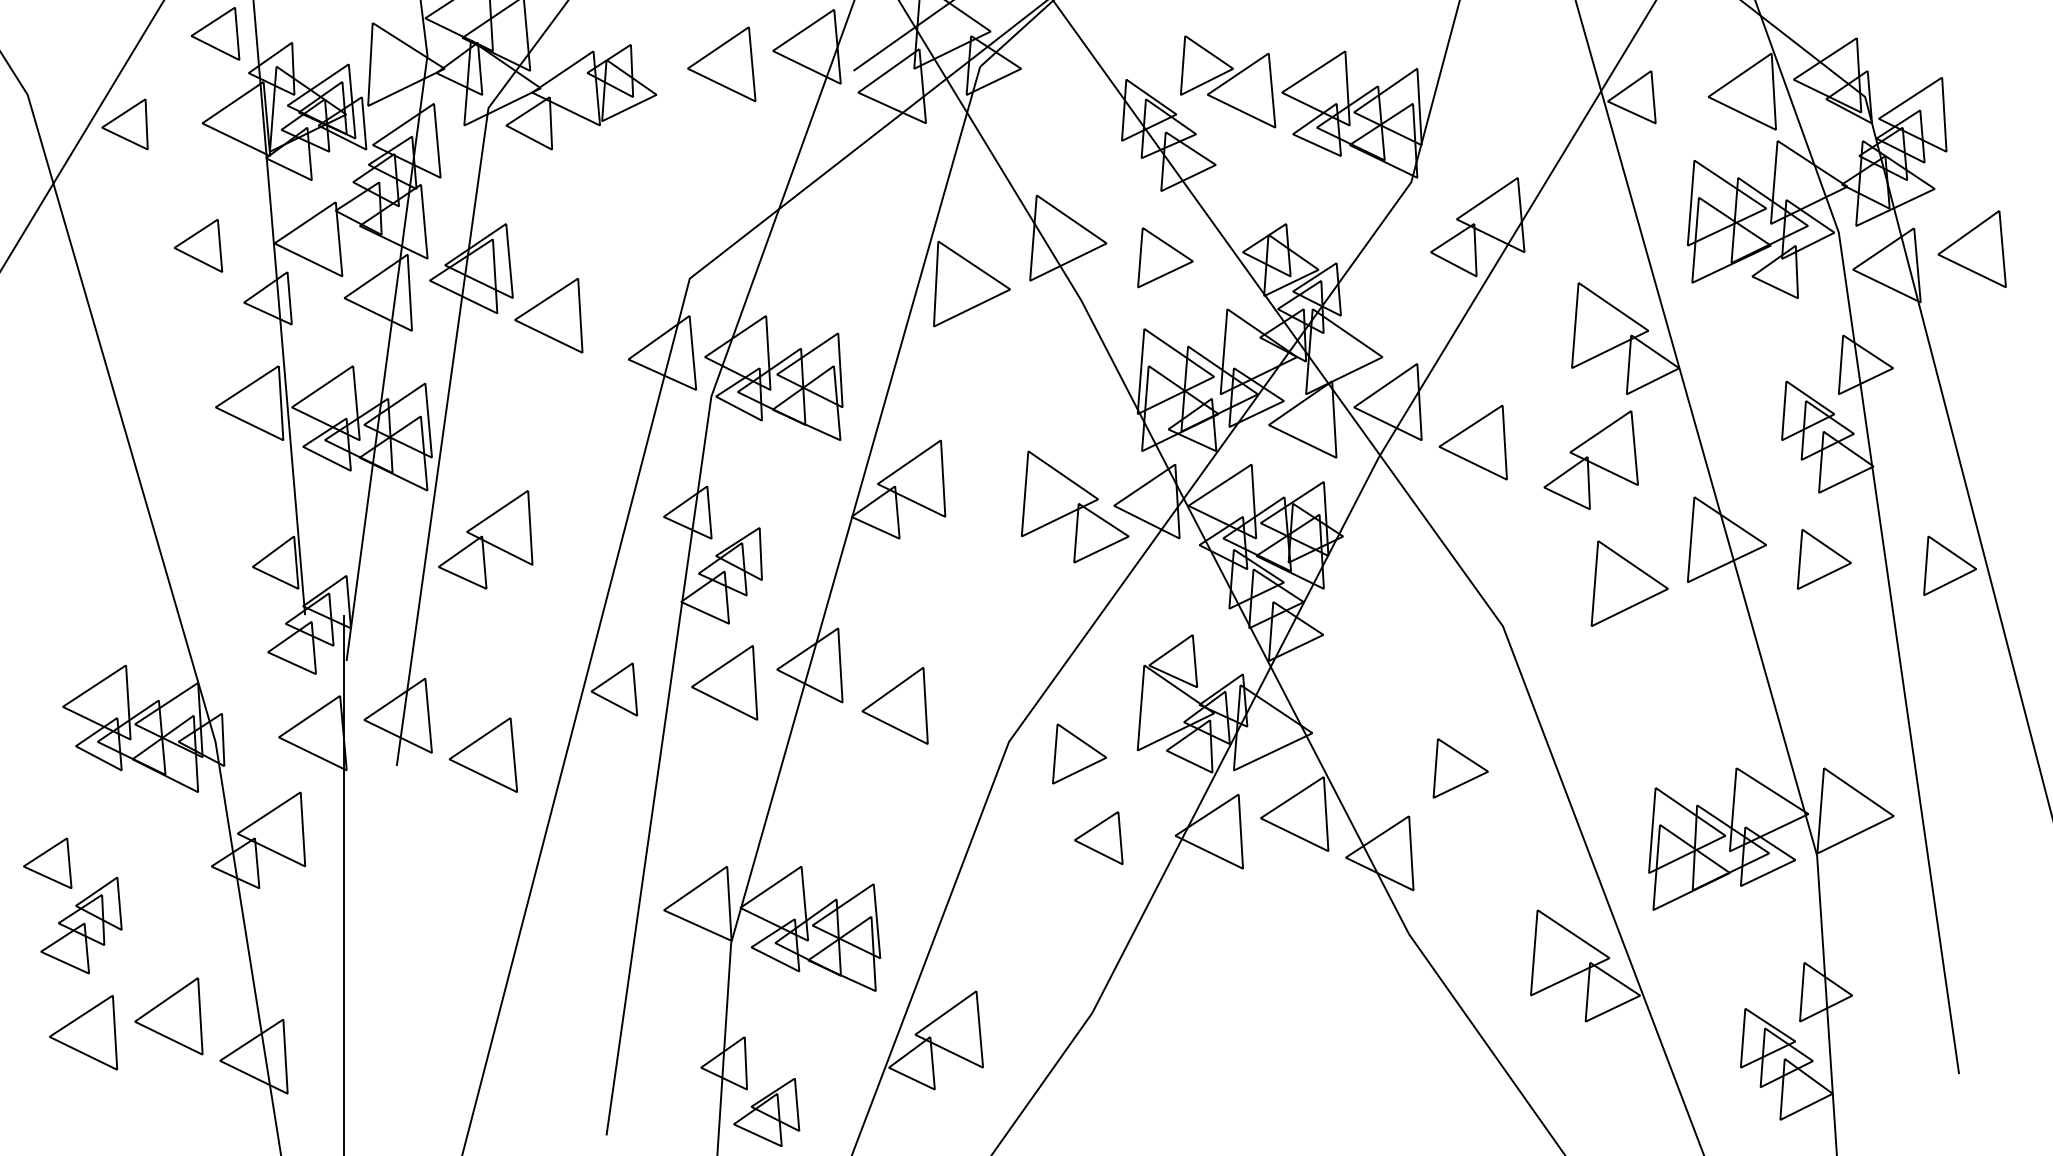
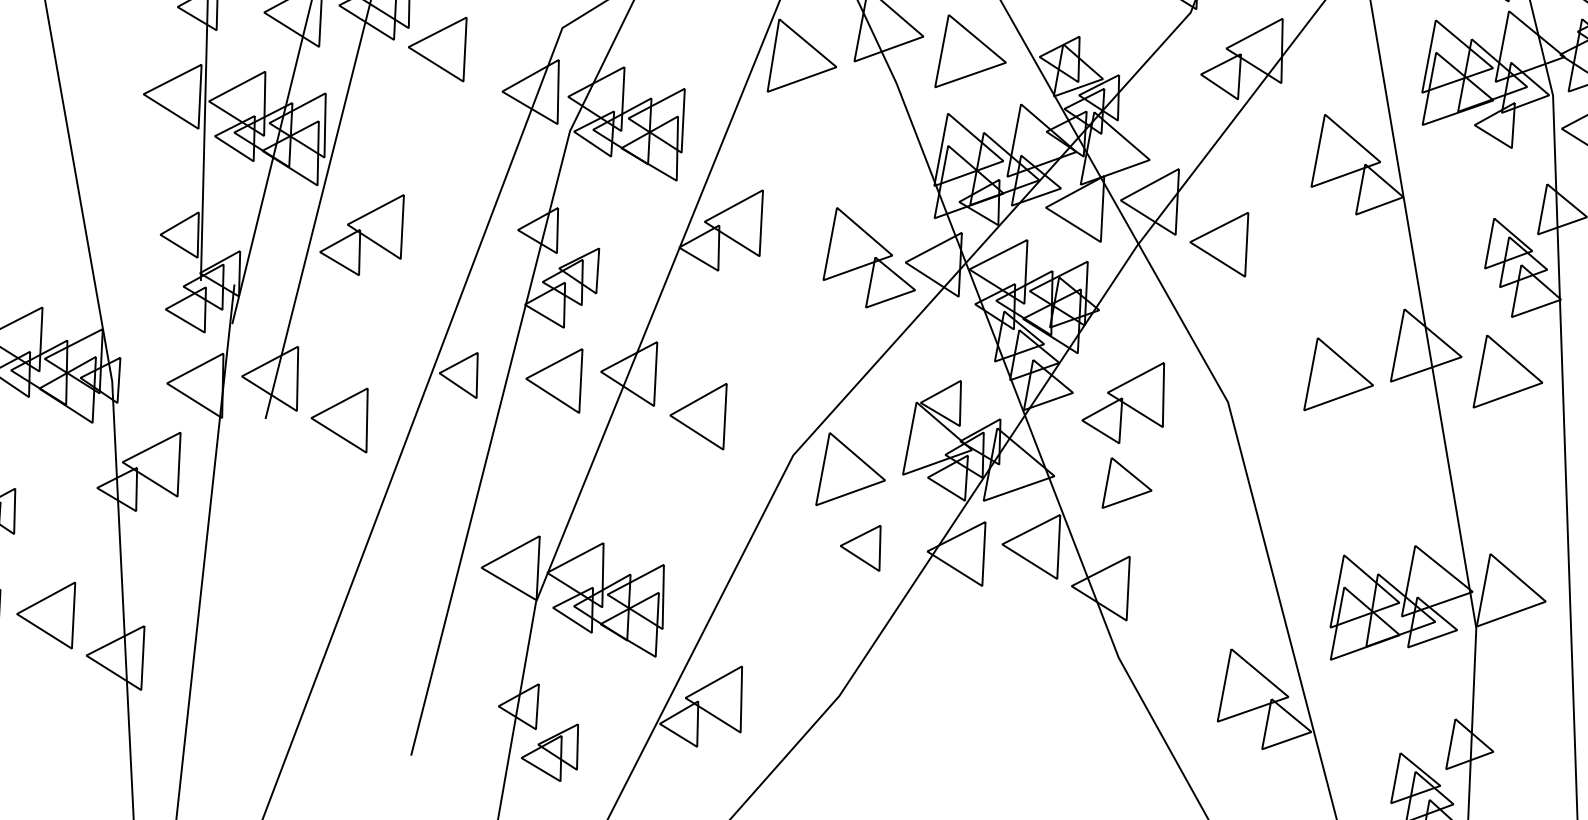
part: (1165, 257) -> (972, 54), size x1.43
part: (1590, 459) -> (1124, 400), moved
part: (1824, 559) -> (1510, 374), size x1.43
part: (1079, 753) -> (852, 471), size x1.43
part: (1460, 768) -> (1128, 485), moved

